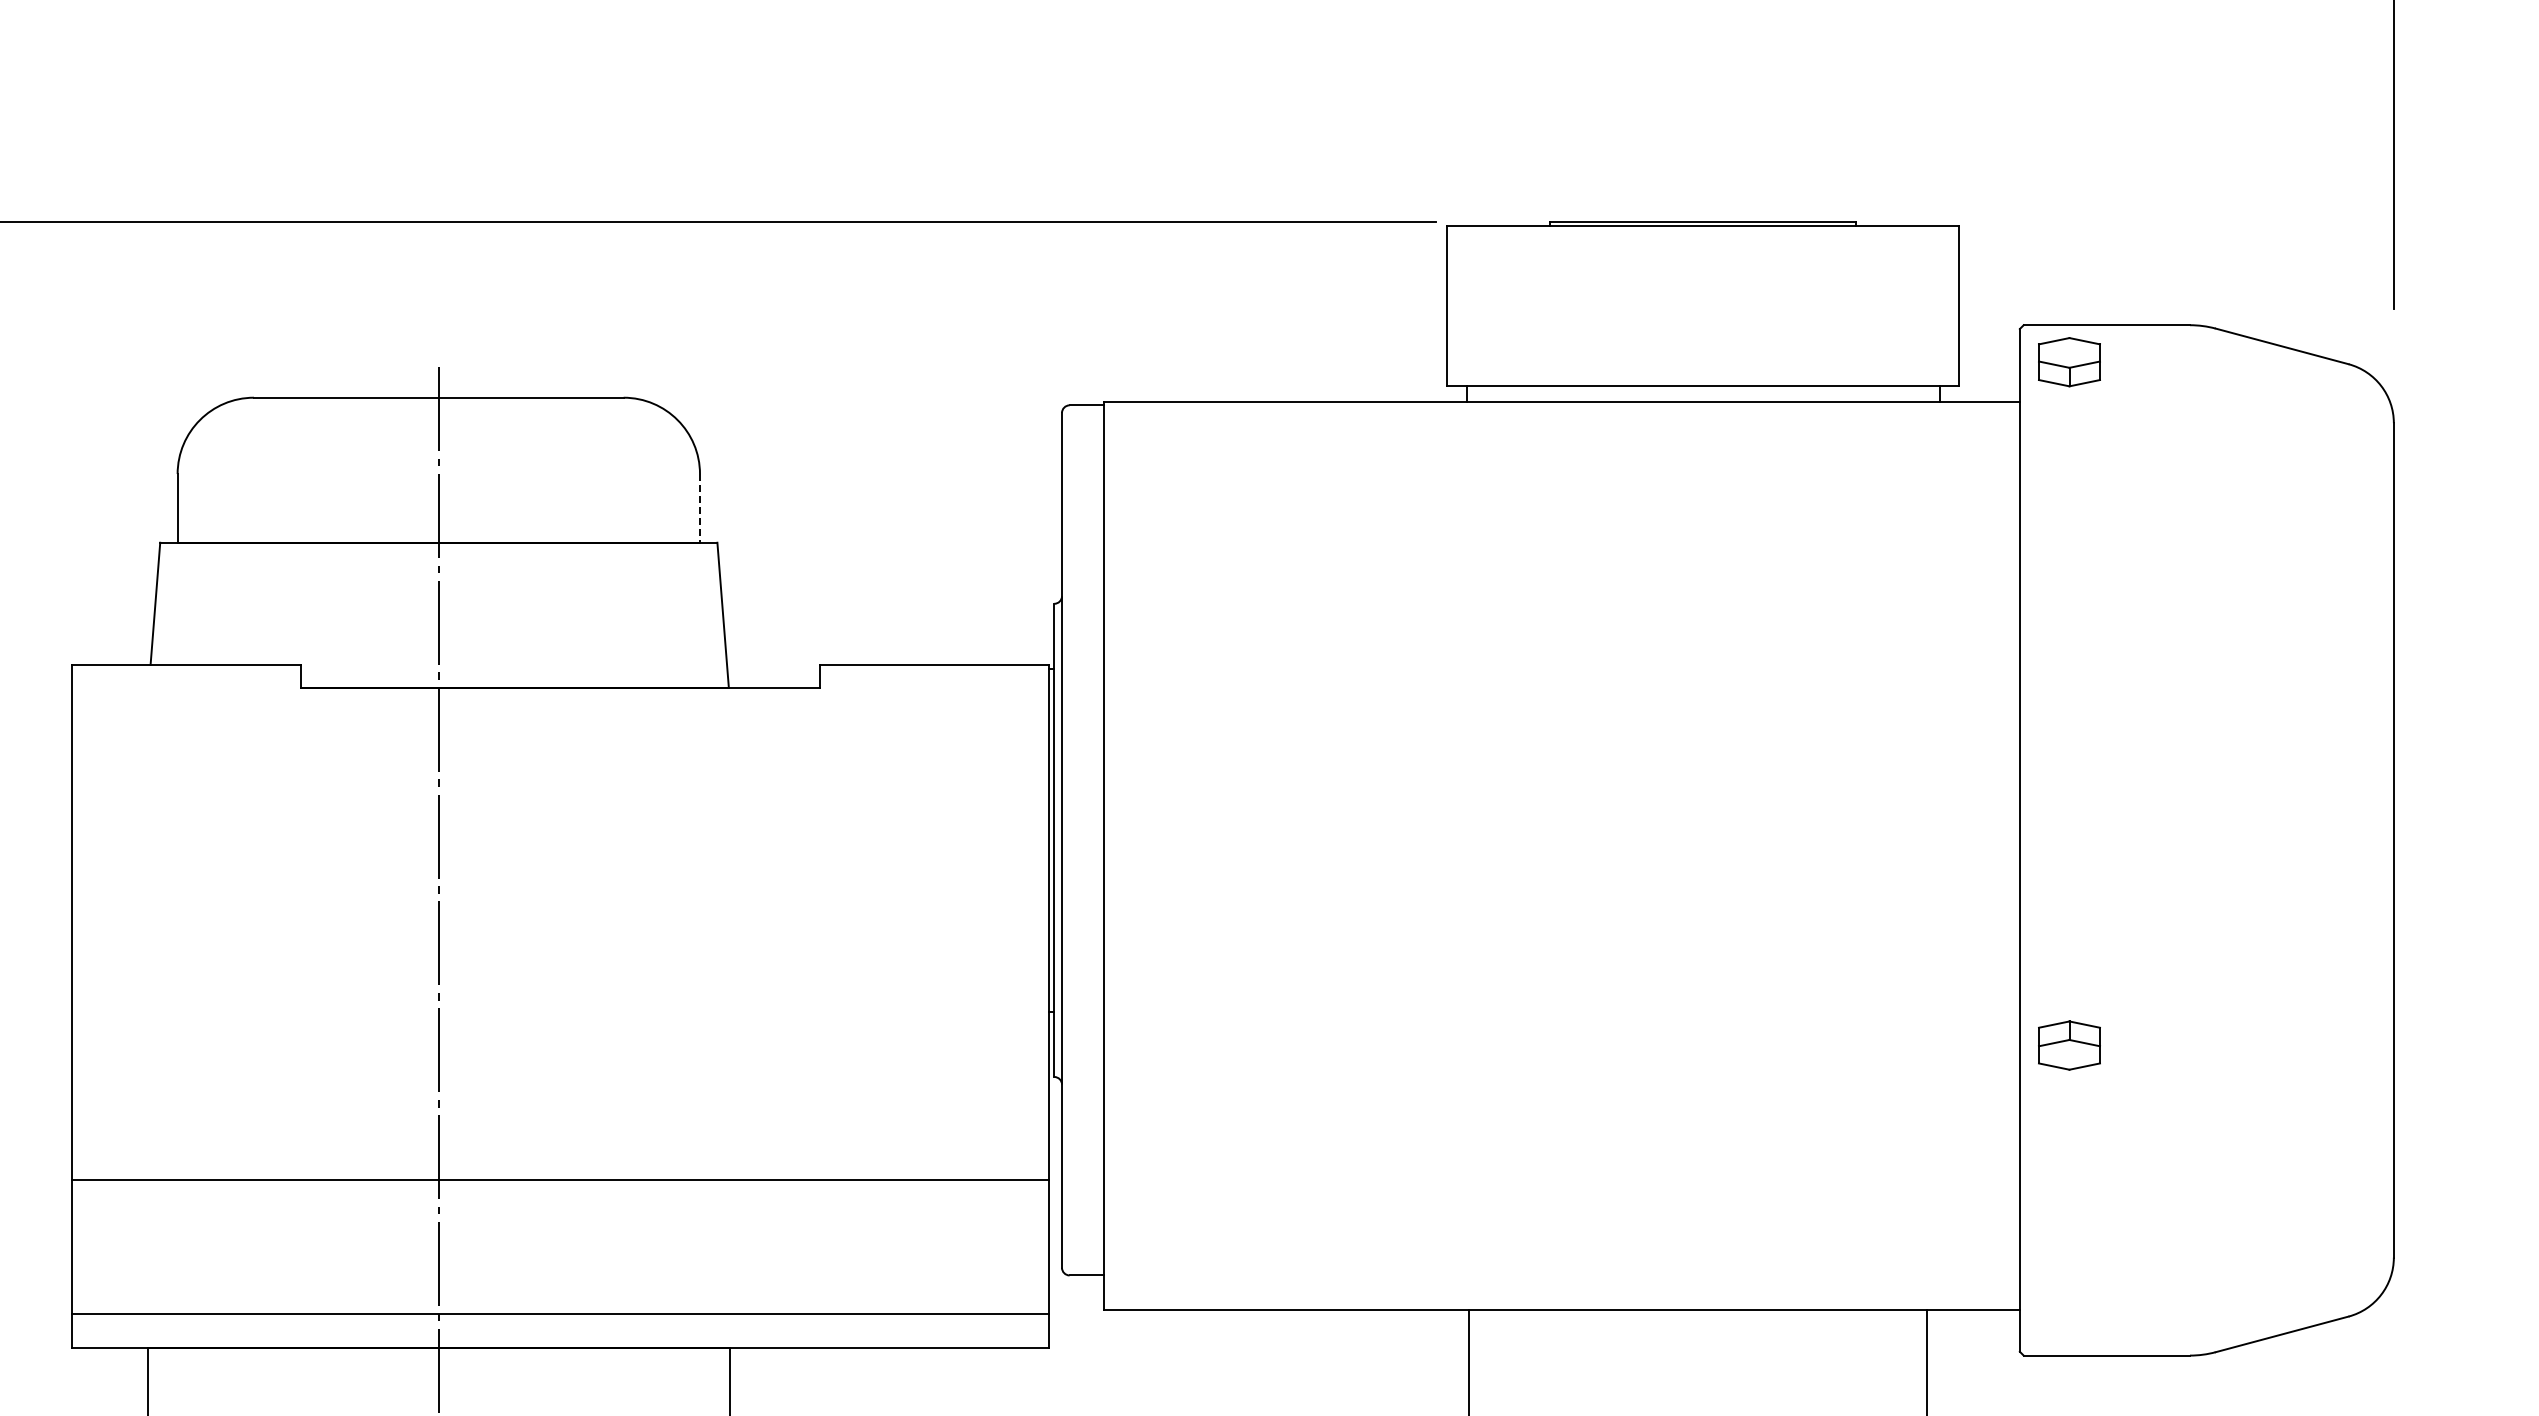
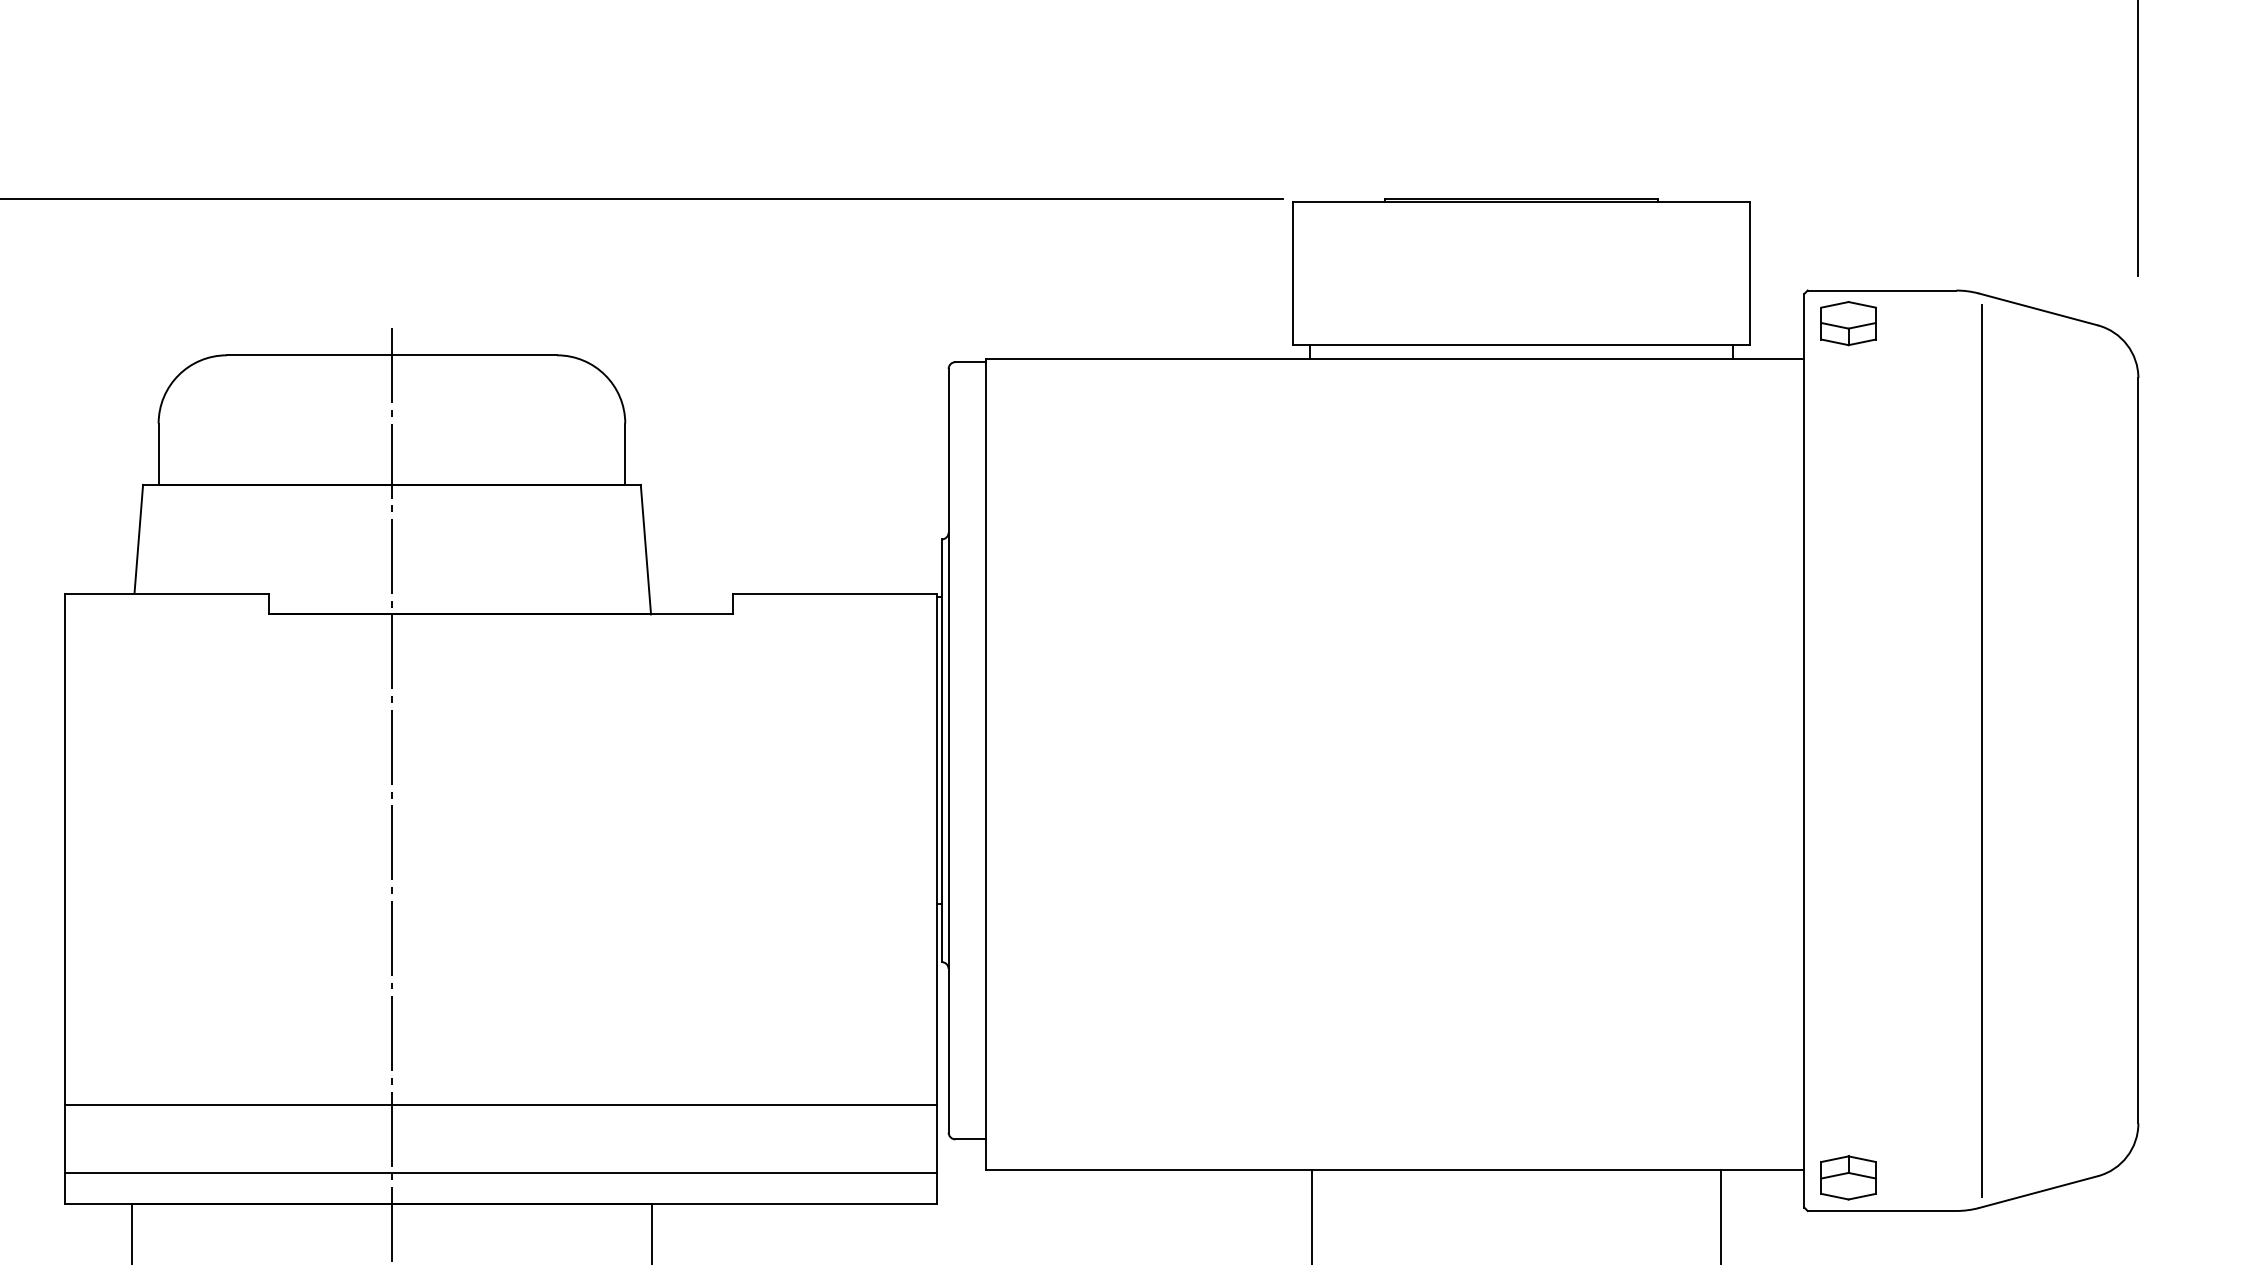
line: (700, 508) -> (625, 454), dashed -> solid
line: (2219, 840) -> (1982, 750), added
part: (2069, 1045) -> (1848, 1177), moved
line: (560, 1180) -> (500, 1105), moved

